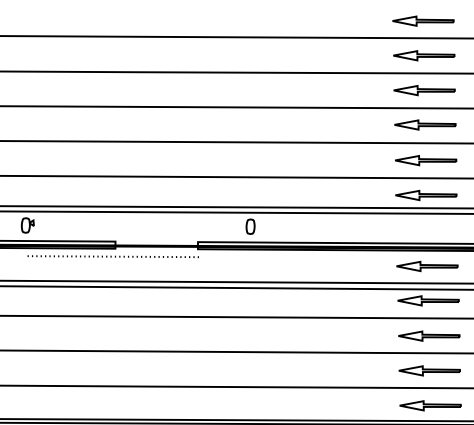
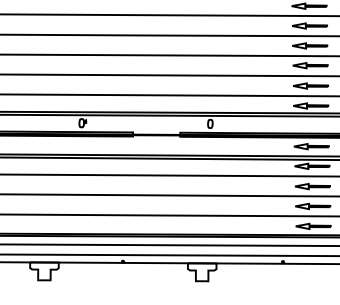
line: (111, 255) -> (130, 140), removed

